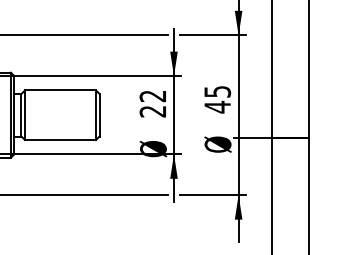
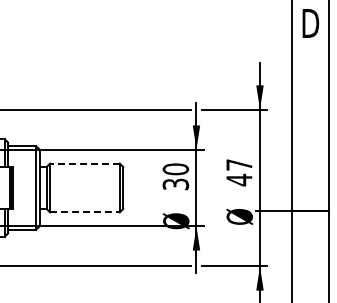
line: (60, 90) -> (84, 163), solid -> dashed
text: (217, 91) -> (239, 164), 45 -> 47
text: (152, 103) -> (175, 176), 22 -> 30
line: (60, 140) -> (84, 212), solid -> dashed

